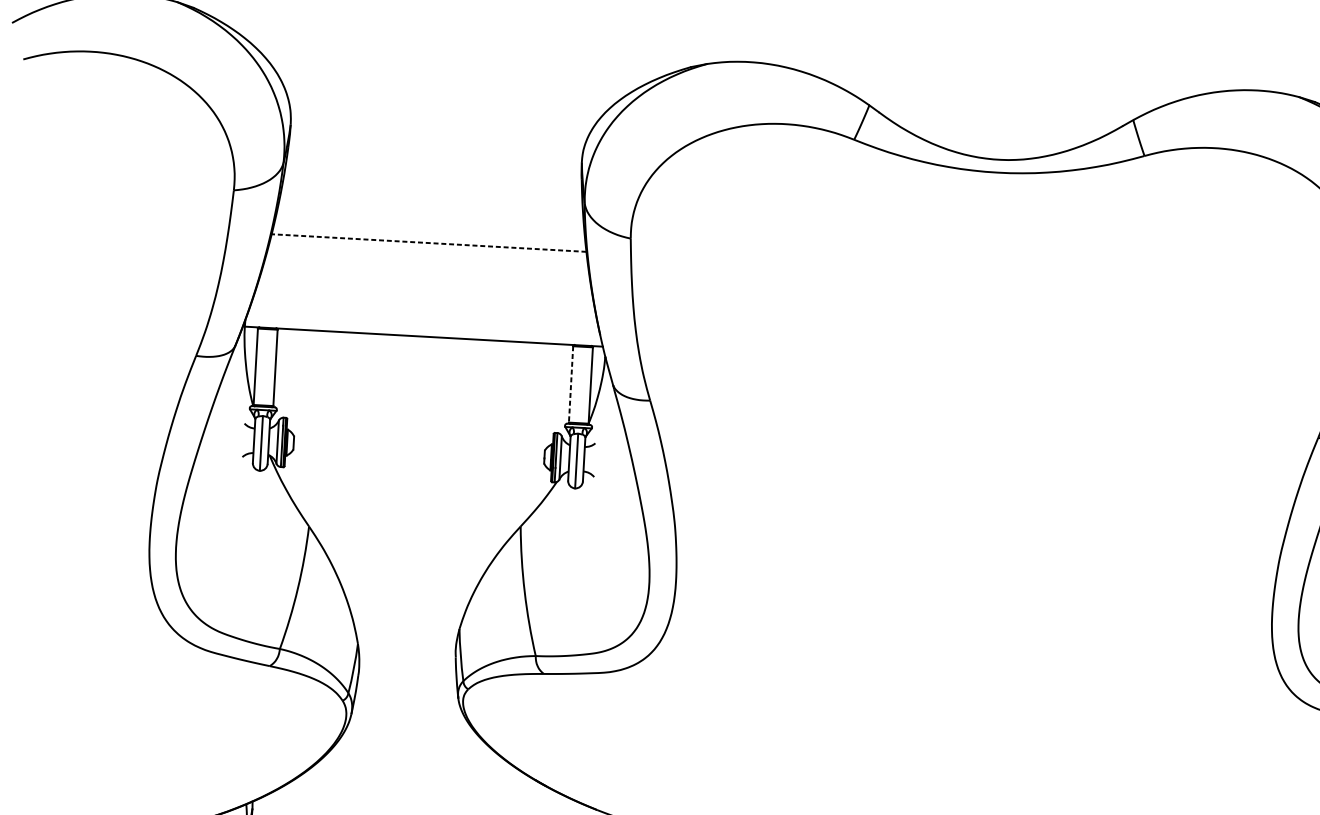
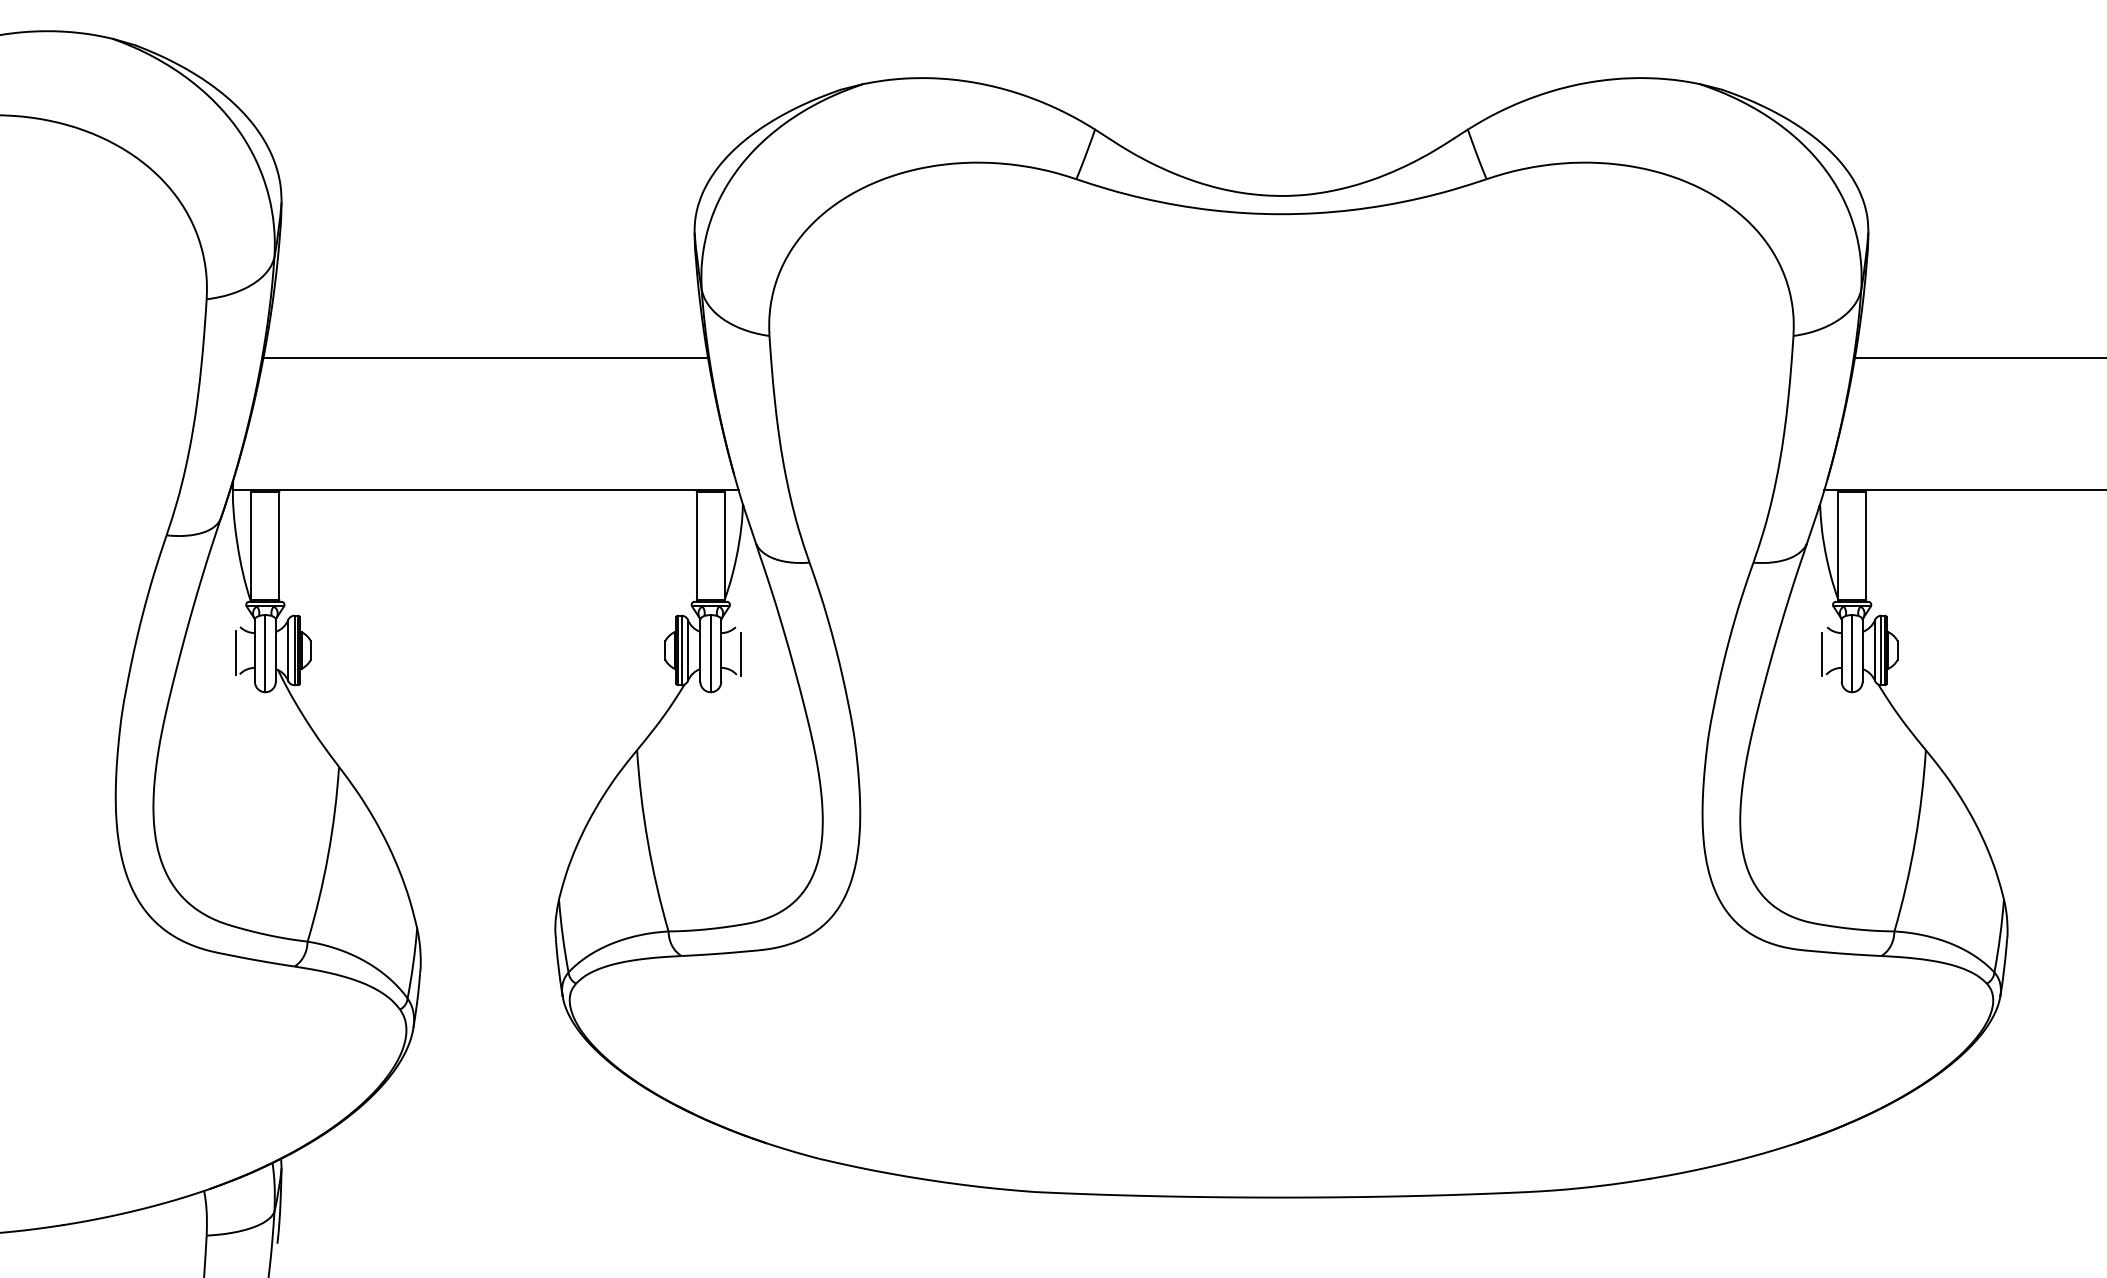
line: (428, 243) -> (485, 358), dashed -> solid
line: (570, 384) -> (696, 546), dashed -> solid
line: (240, 442) -> (235, 653), added
line: (597, 462) -> (740, 654), added

